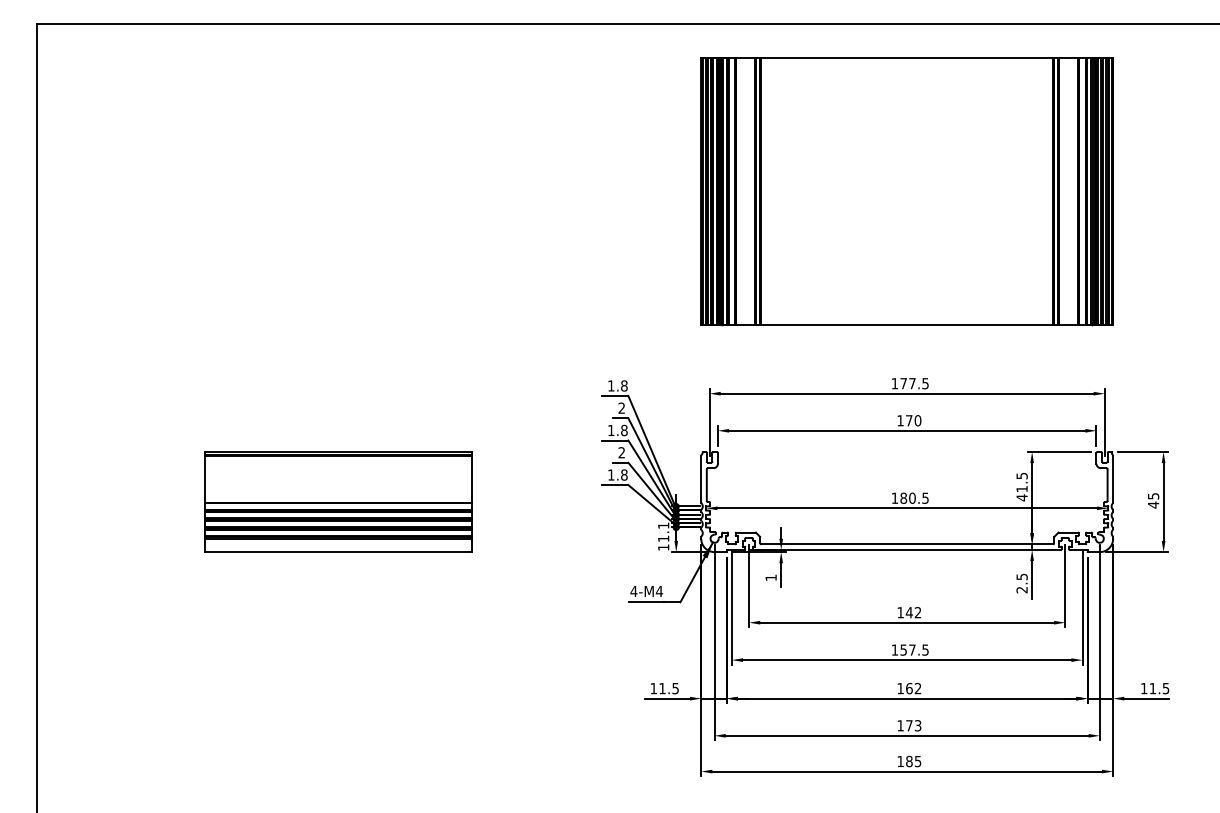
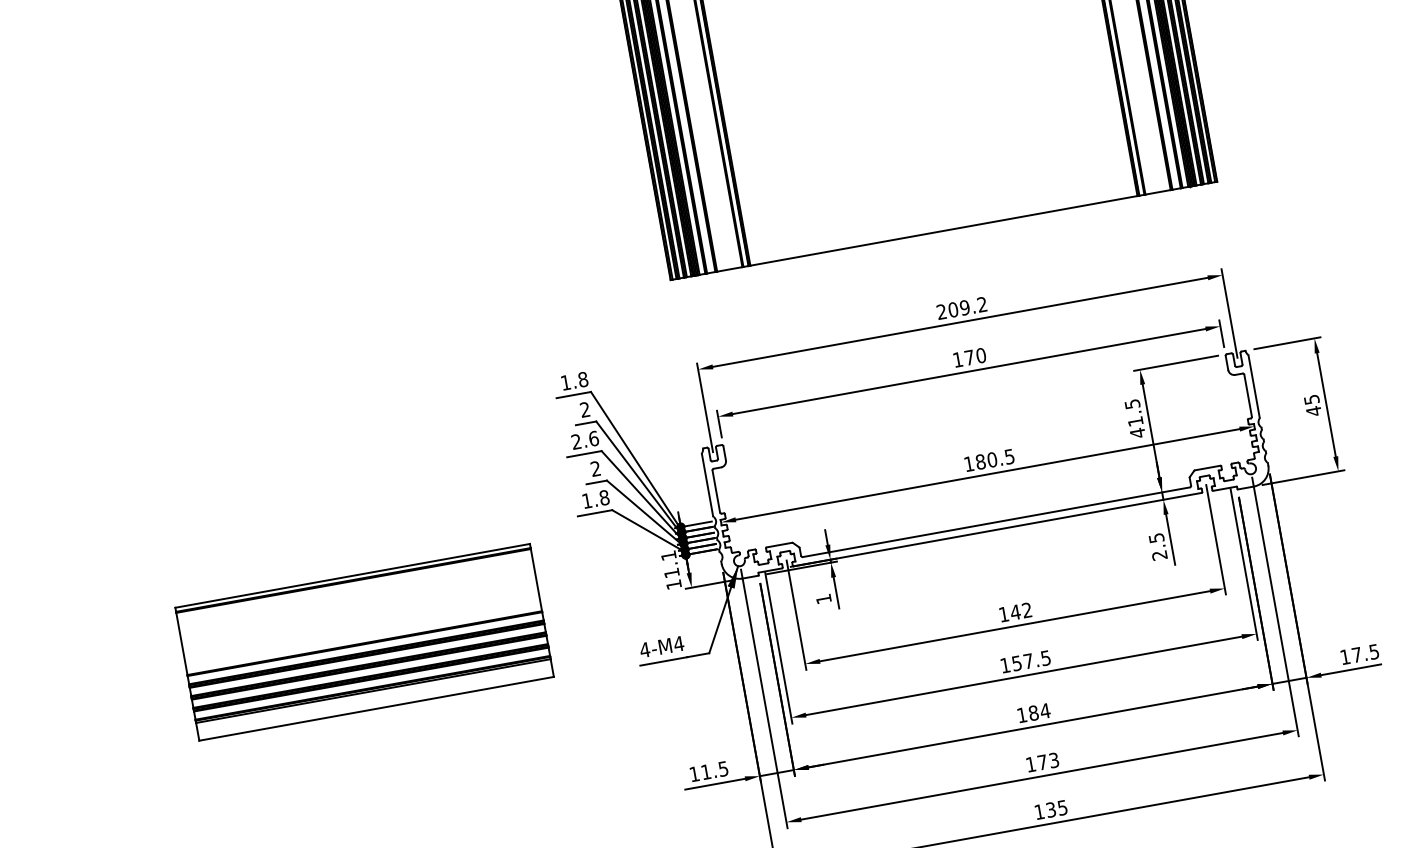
text: (909, 383) -> (961, 308), 177.5 -> 209.2
text: (617, 430) -> (584, 440), 1.8 -> 2.6
part: (338, 501) -> (364, 641), moved
text: (913, 688) -> (1039, 712), 162 -> 184
text: (1152, 688) -> (1356, 654), 11.5 -> 17.5
text: (909, 761) -> (1051, 809), 185 -> 135

